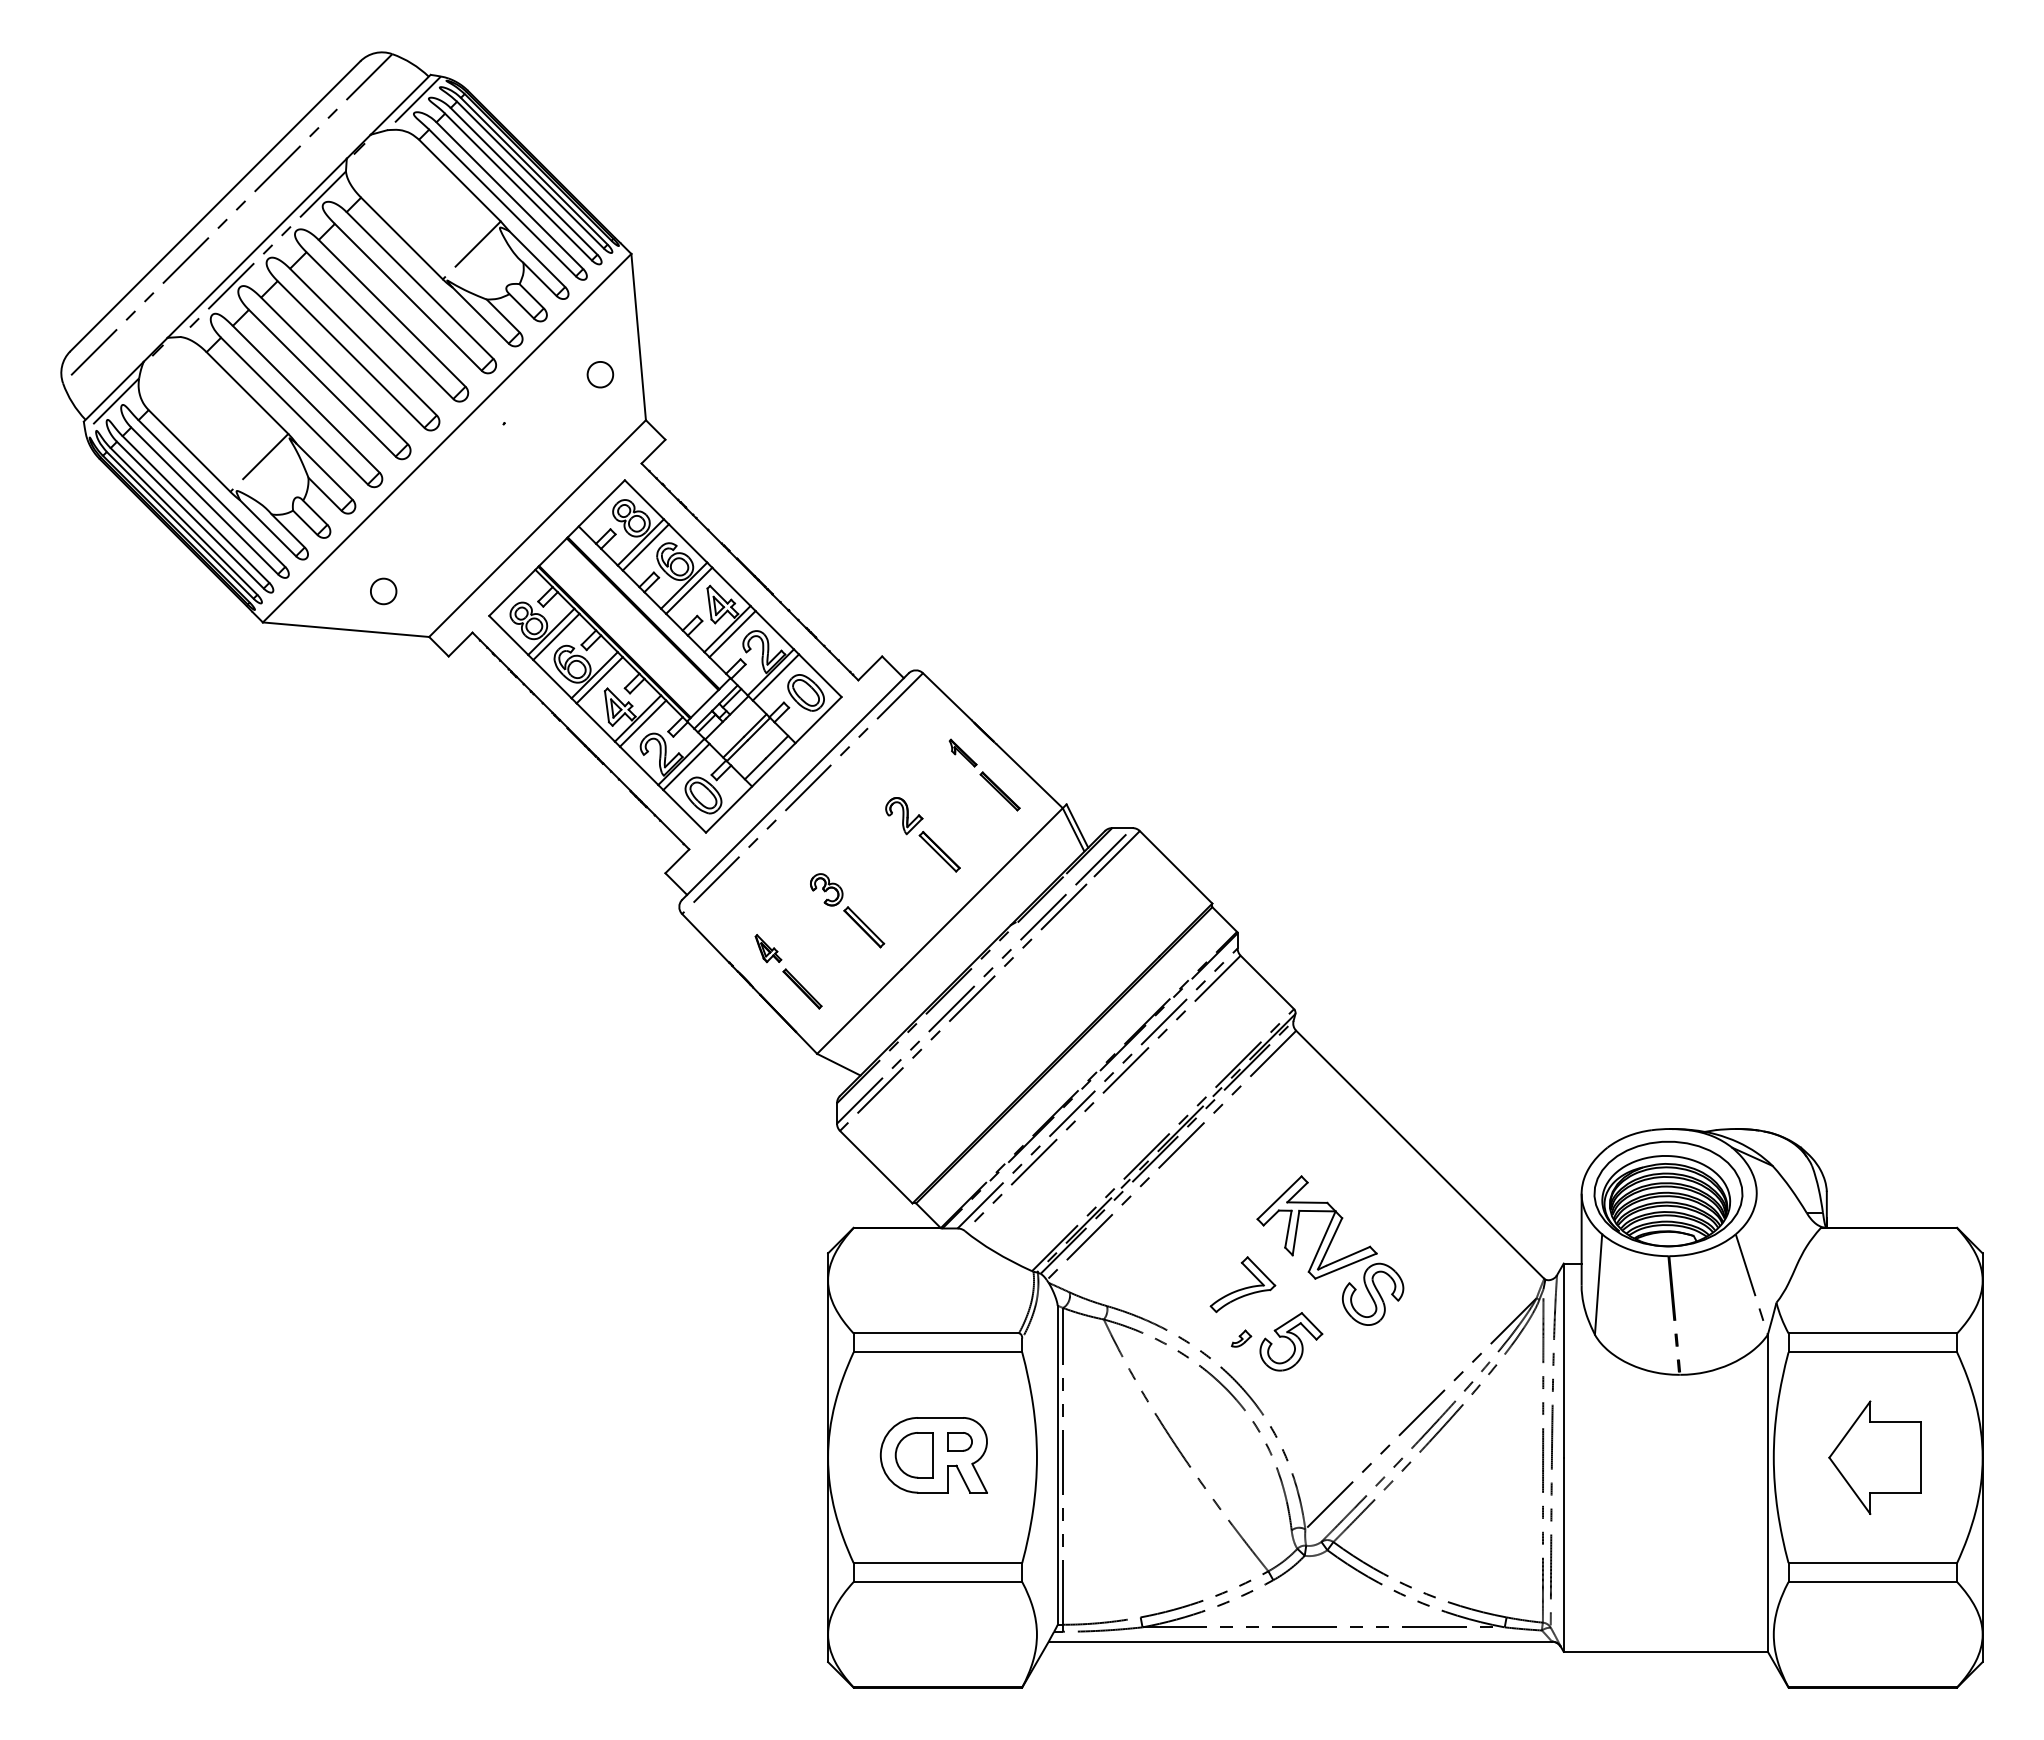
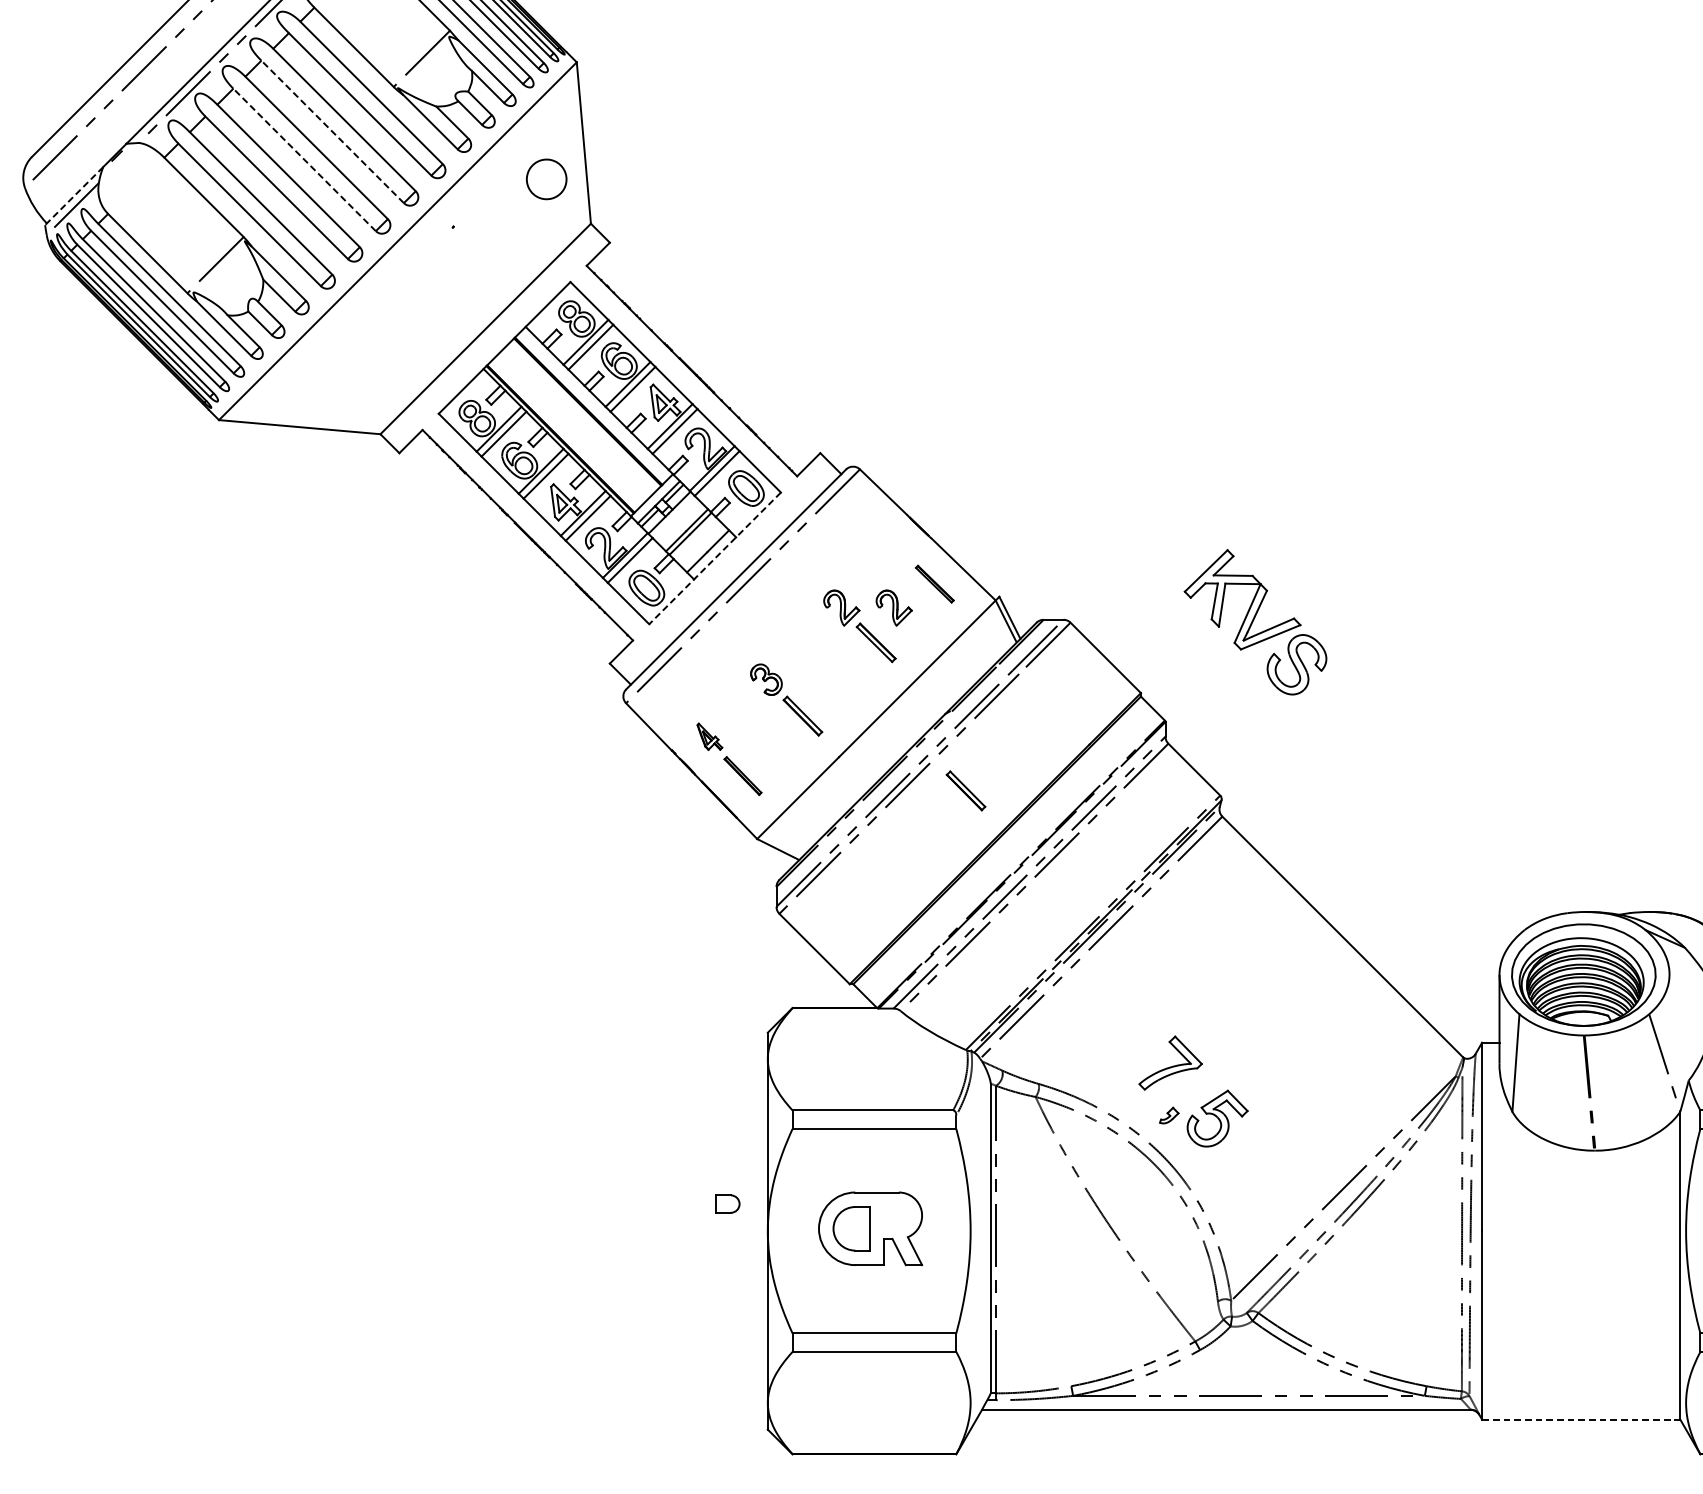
line: (379, 325) -> (332, 131), solid -> dashed
line: (351, 354) -> (305, 159), solid -> dashed
part: (600, 374) -> (546, 179), size x1.6
line: (113, 392) -> (73, 196), solid -> dashed
part: (383, 591) -> (336, 390), removed
part: (962, 752) -> (898, 546), removed
line: (773, 764) -> (714, 558), solid -> dashed
part: (958, 816) -> (894, 608), added
part: (1032, 1004) -> (966, 791), added
part: (1330, 1250) -> (1255, 622), moved
part: (959, 1441) -> (727, 1203), moved
line: (1666, 1651) -> (1581, 1419), solid -> dashed

